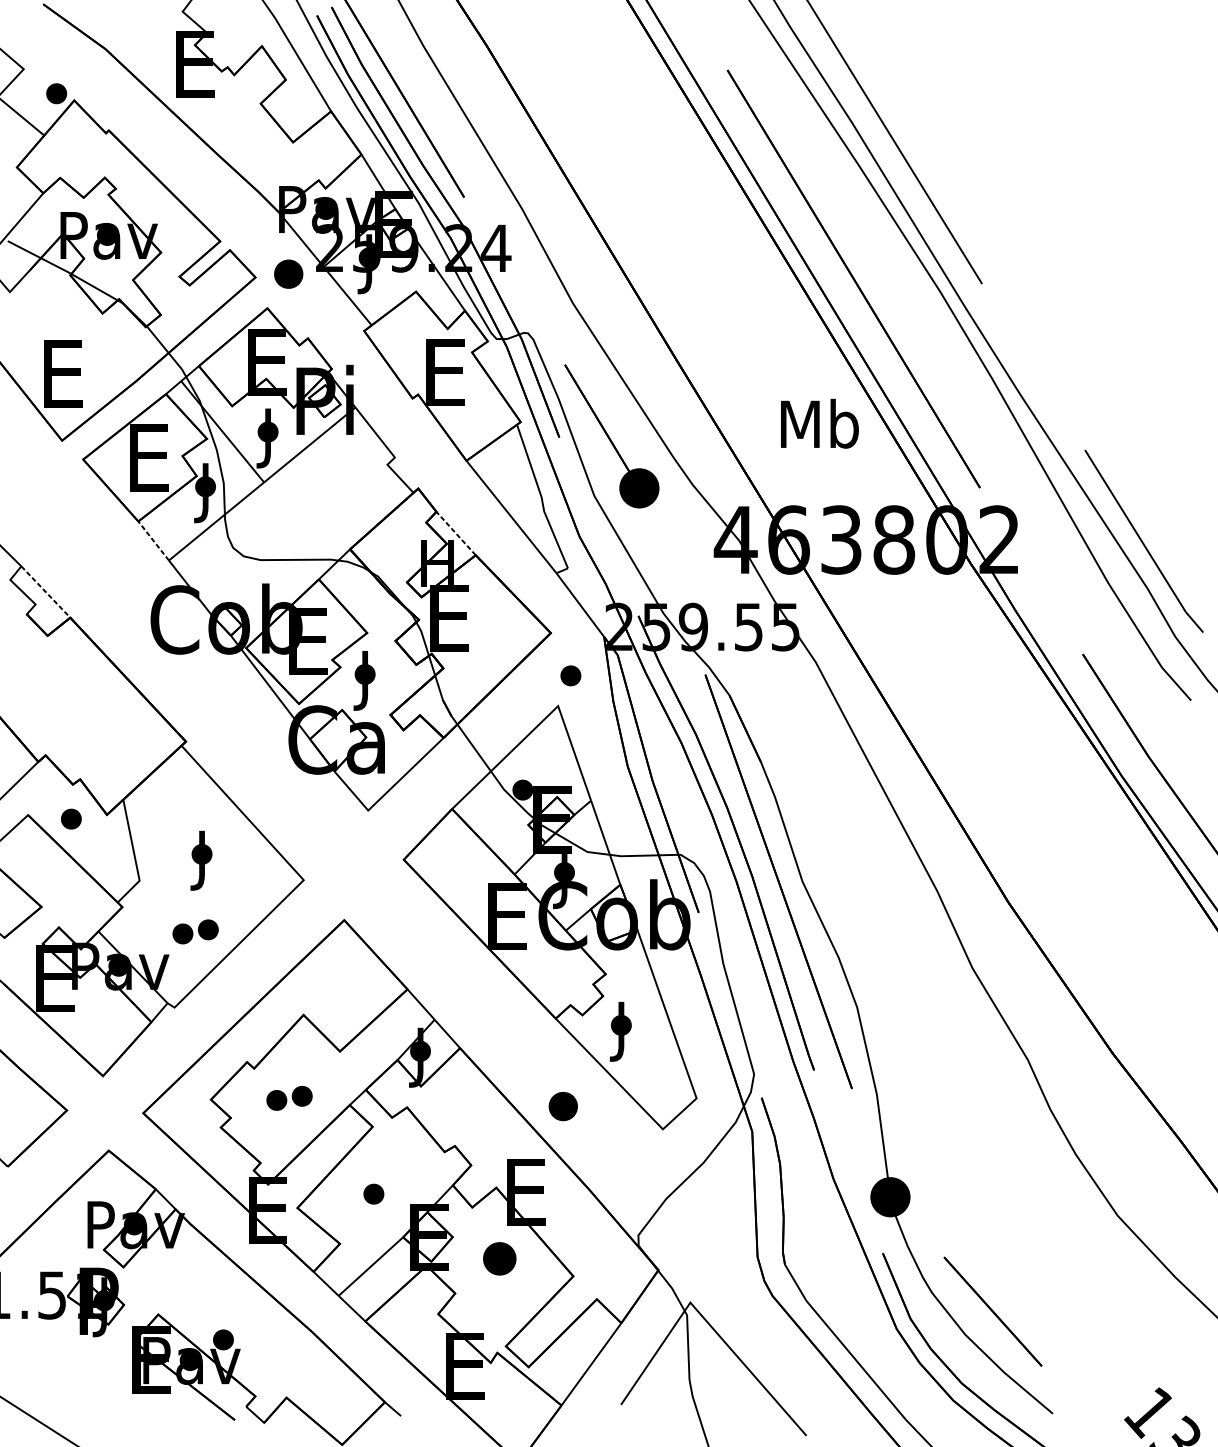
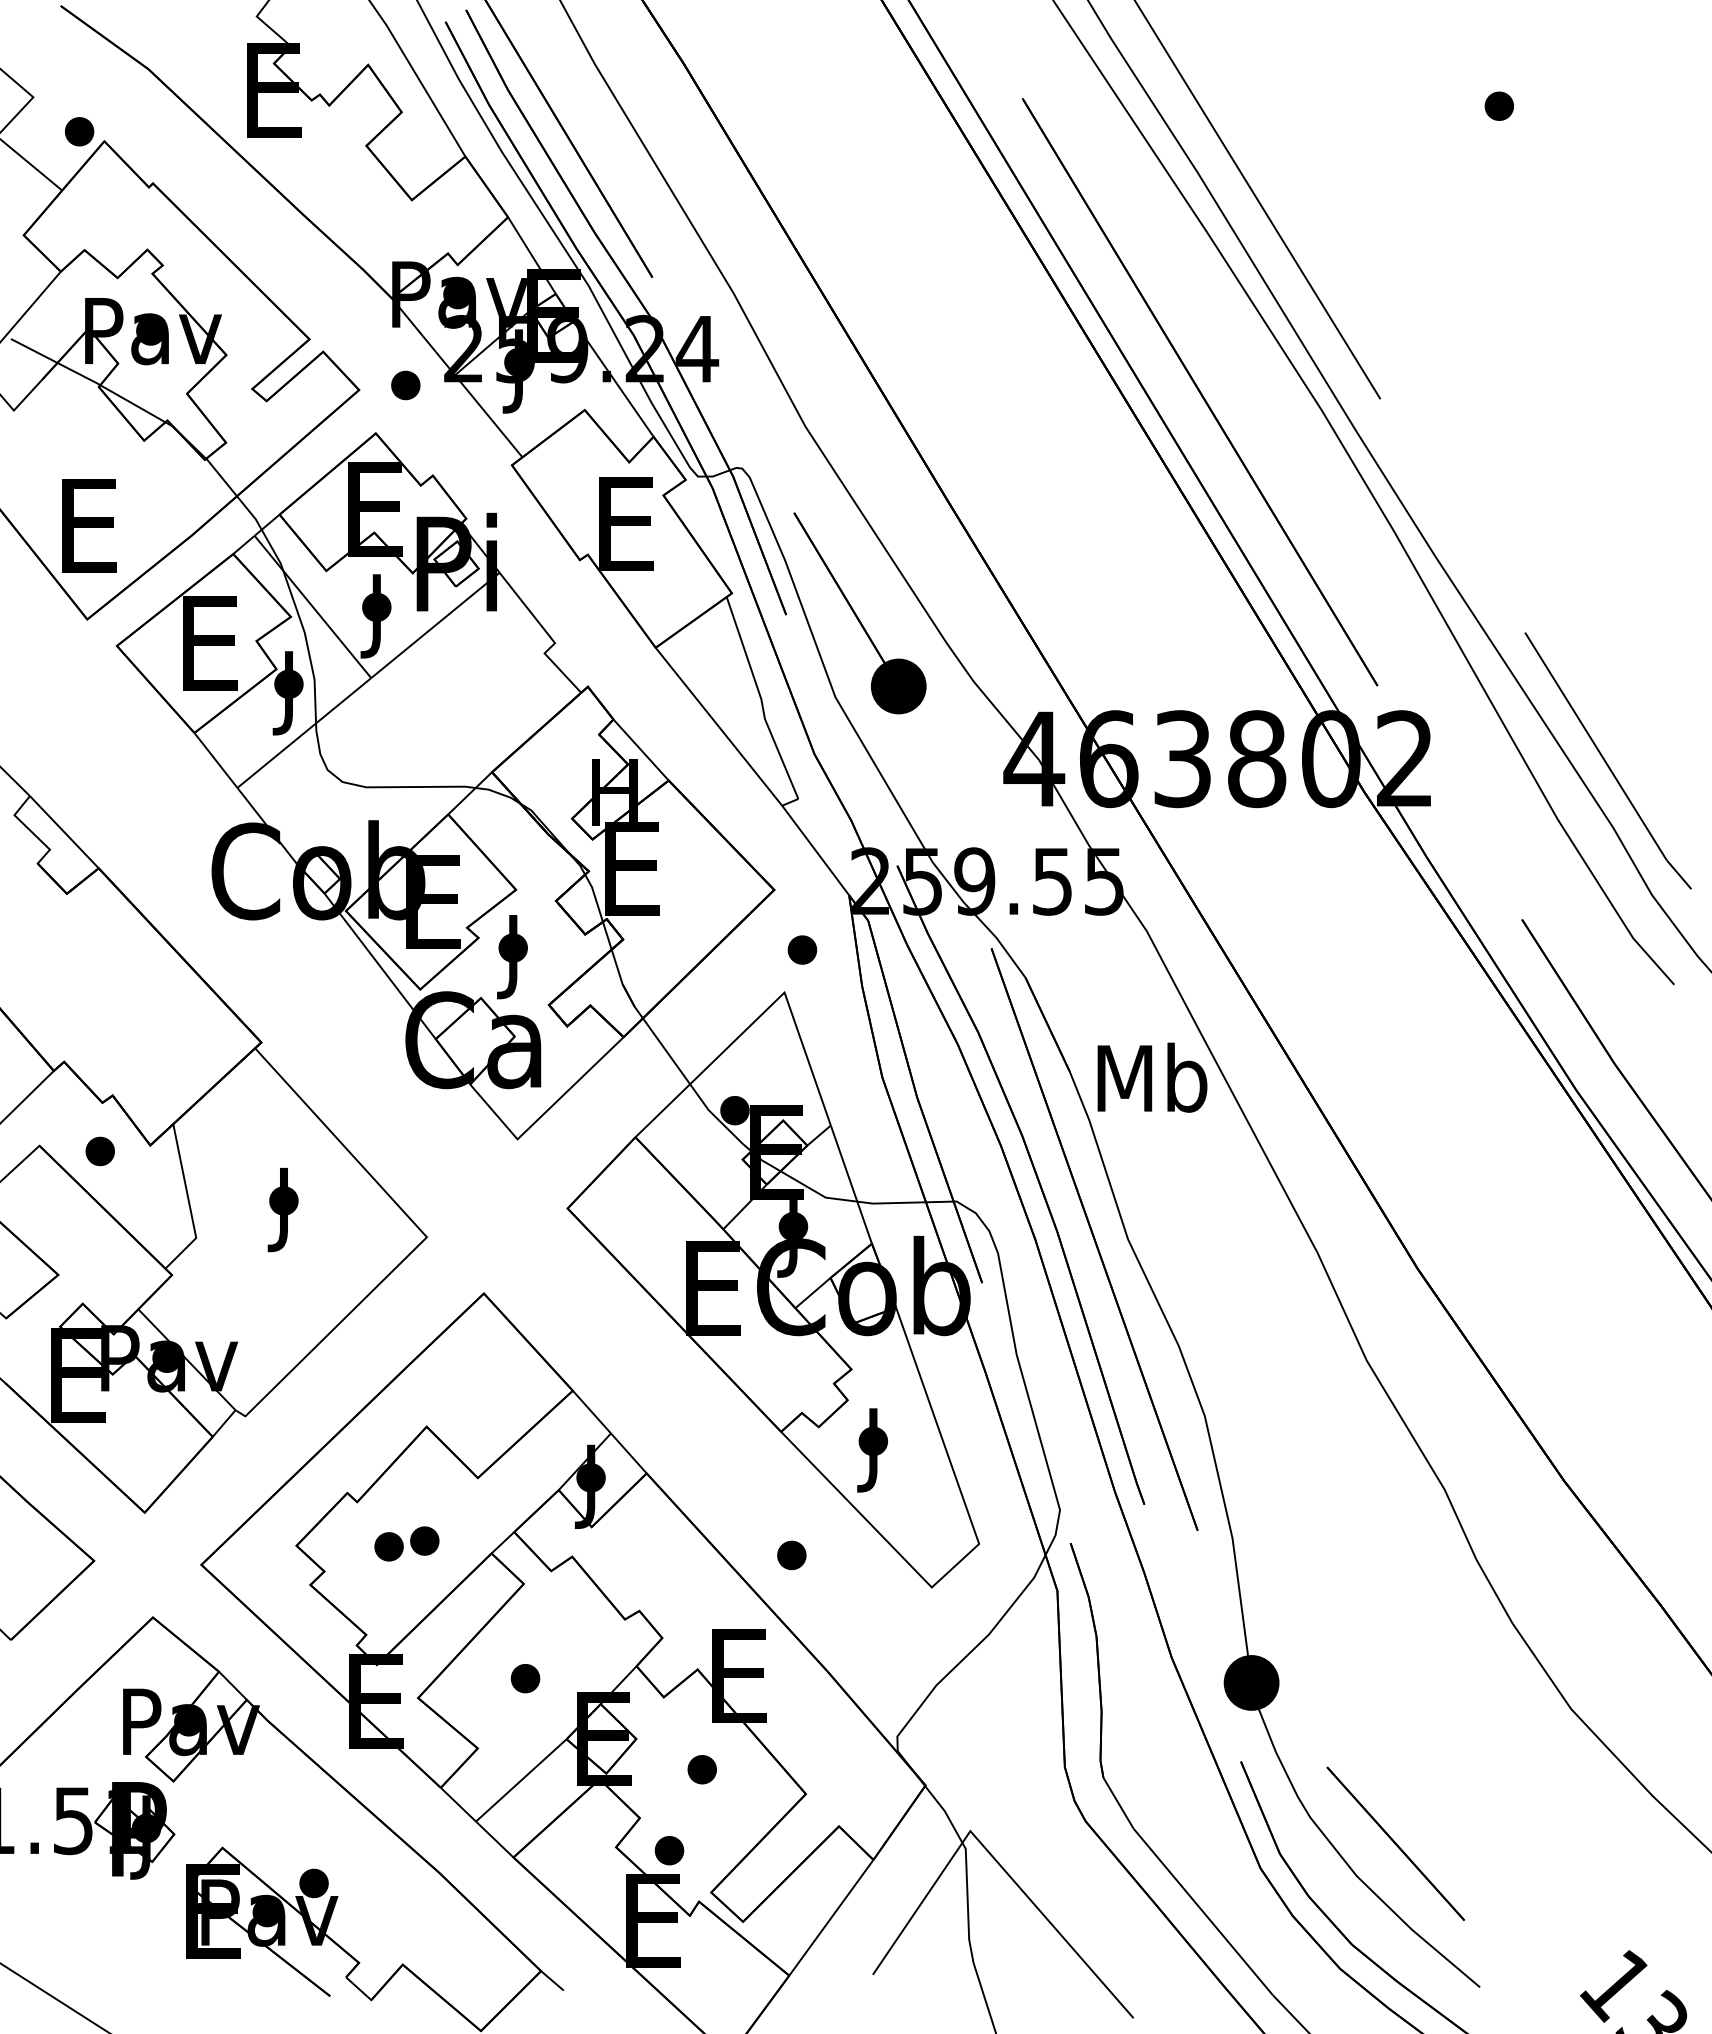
part: (1066, 75) -> (1498, 105), added
part: (288, 274) -> (405, 385), size x0.71
text: (819, 423) -> (1152, 1077), moved
line: (455, 533) -> (640, 749), dashed -> solid
line: (153, 541) -> (215, 760), dashed -> solid
line: (45, 592) -> (64, 832), dashed -> solid
part: (195, 931) -> (274, 1309), removed
part: (563, 1106) -> (791, 1555), size x0.71
part: (499, 1258) -> (701, 1769), size x0.62
part: (476, 1316) -> (669, 1850), added

